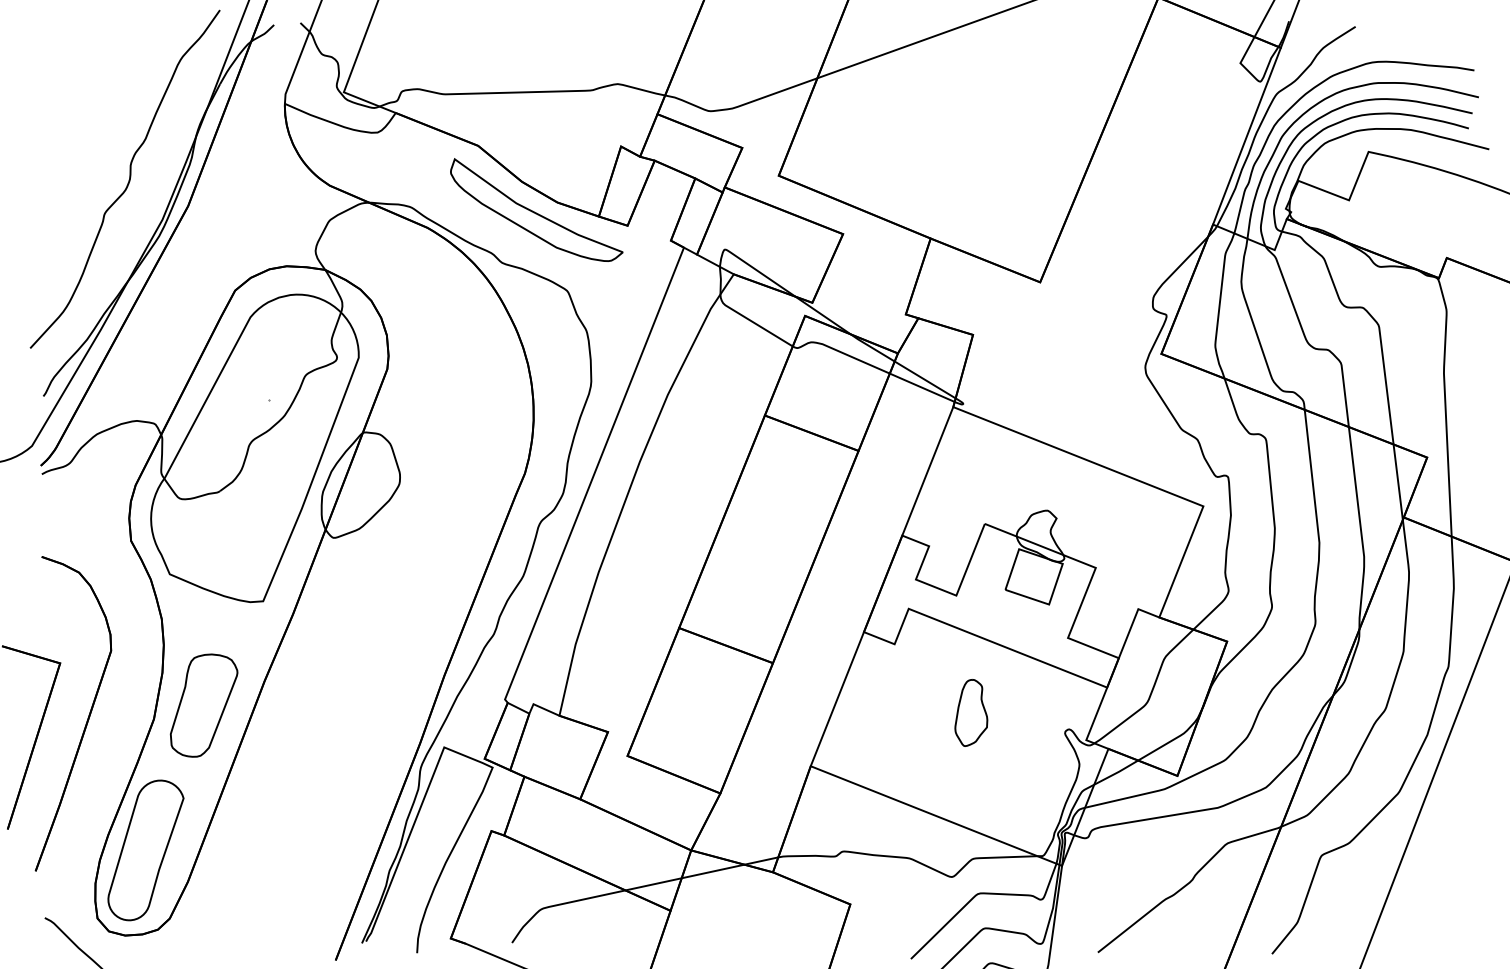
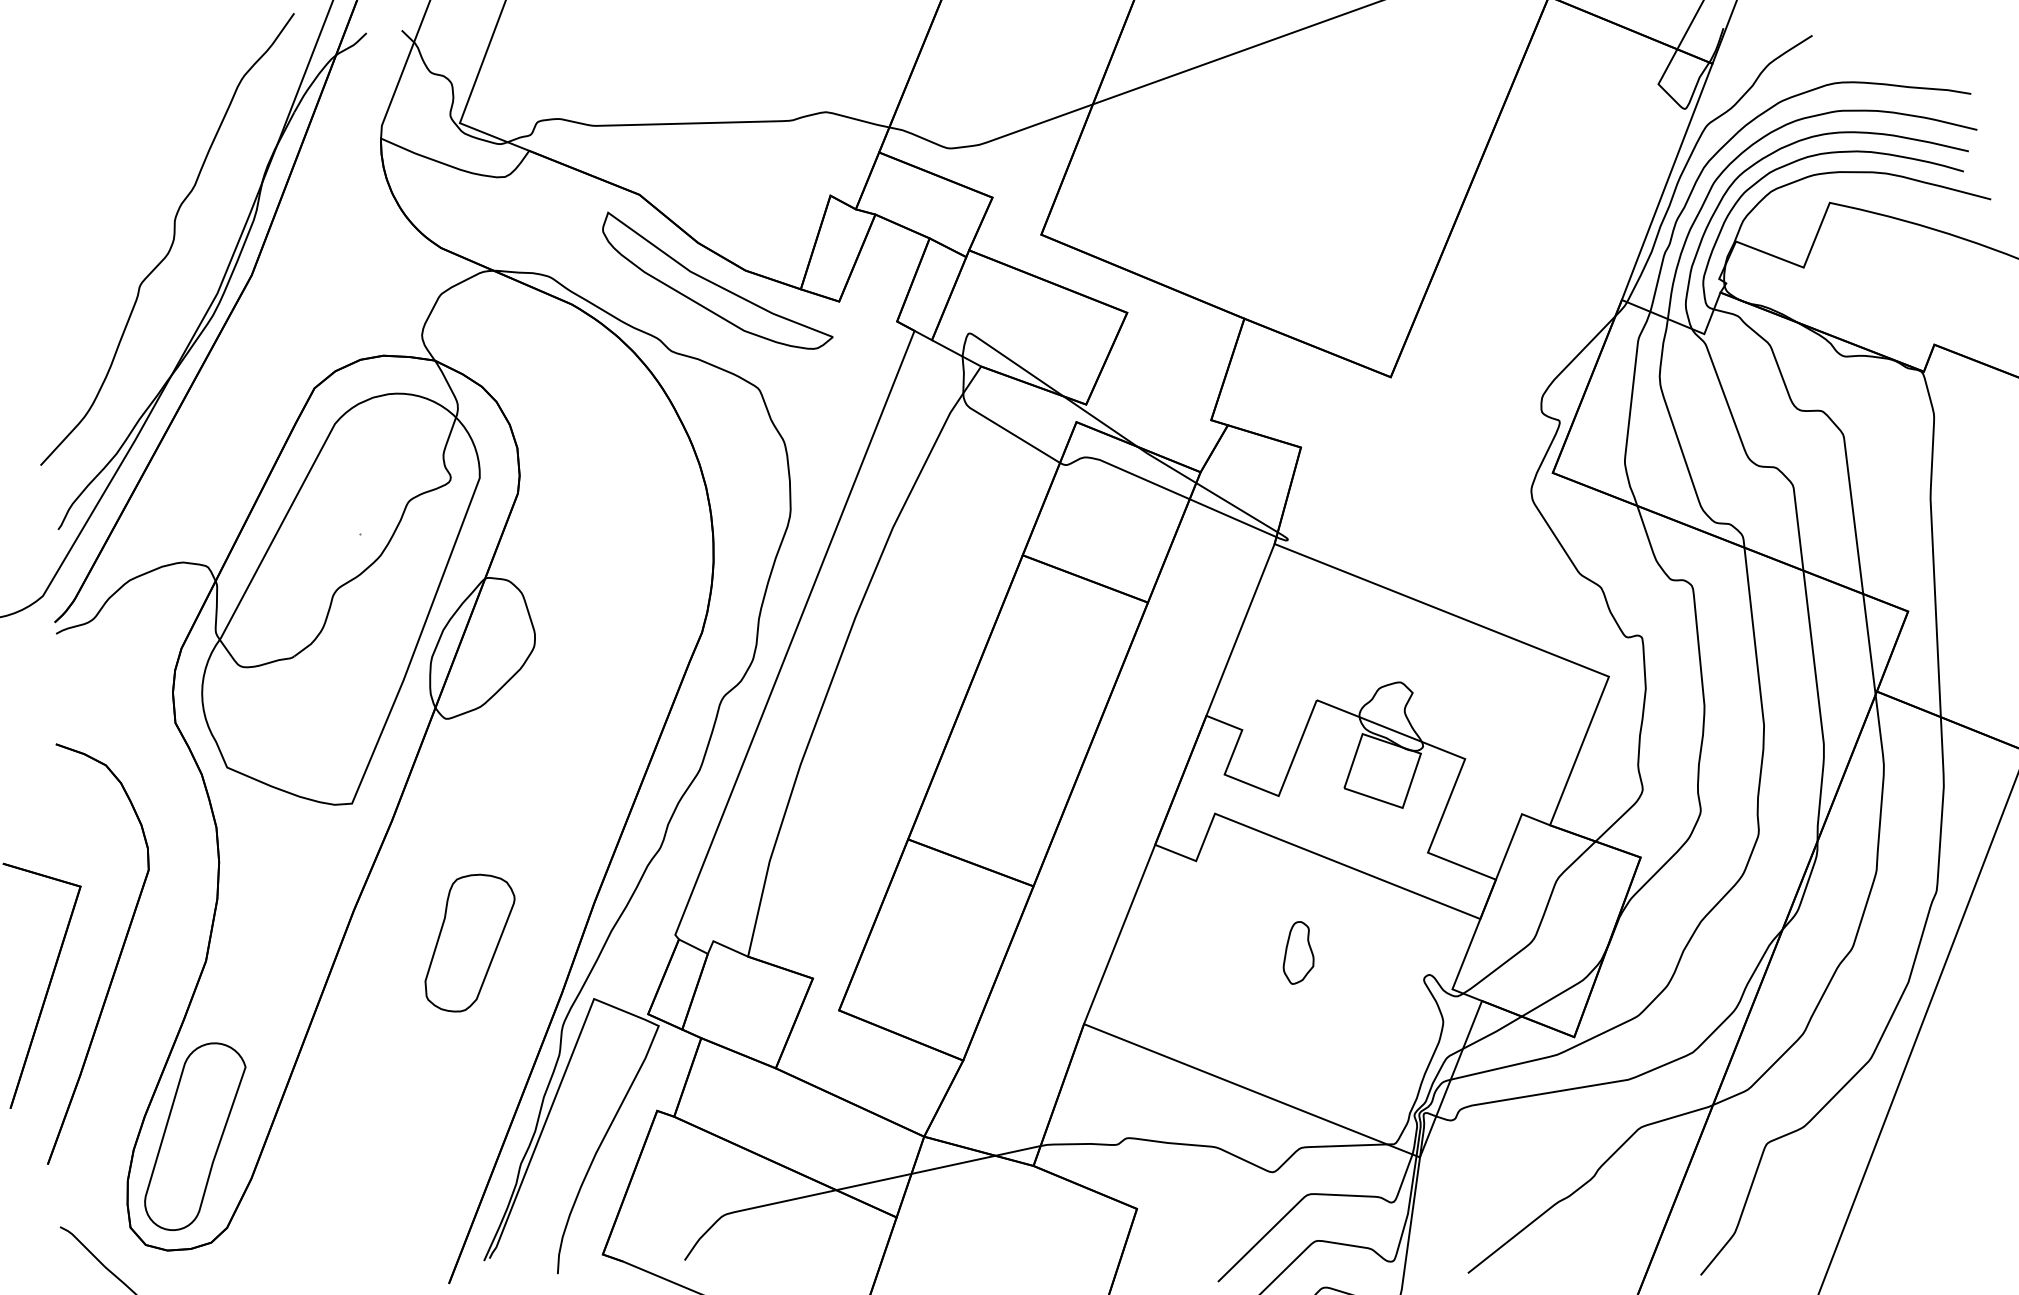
part: (203, 705) -> (469, 942), moved
part: (971, 712) -> (1298, 952), size x0.7

